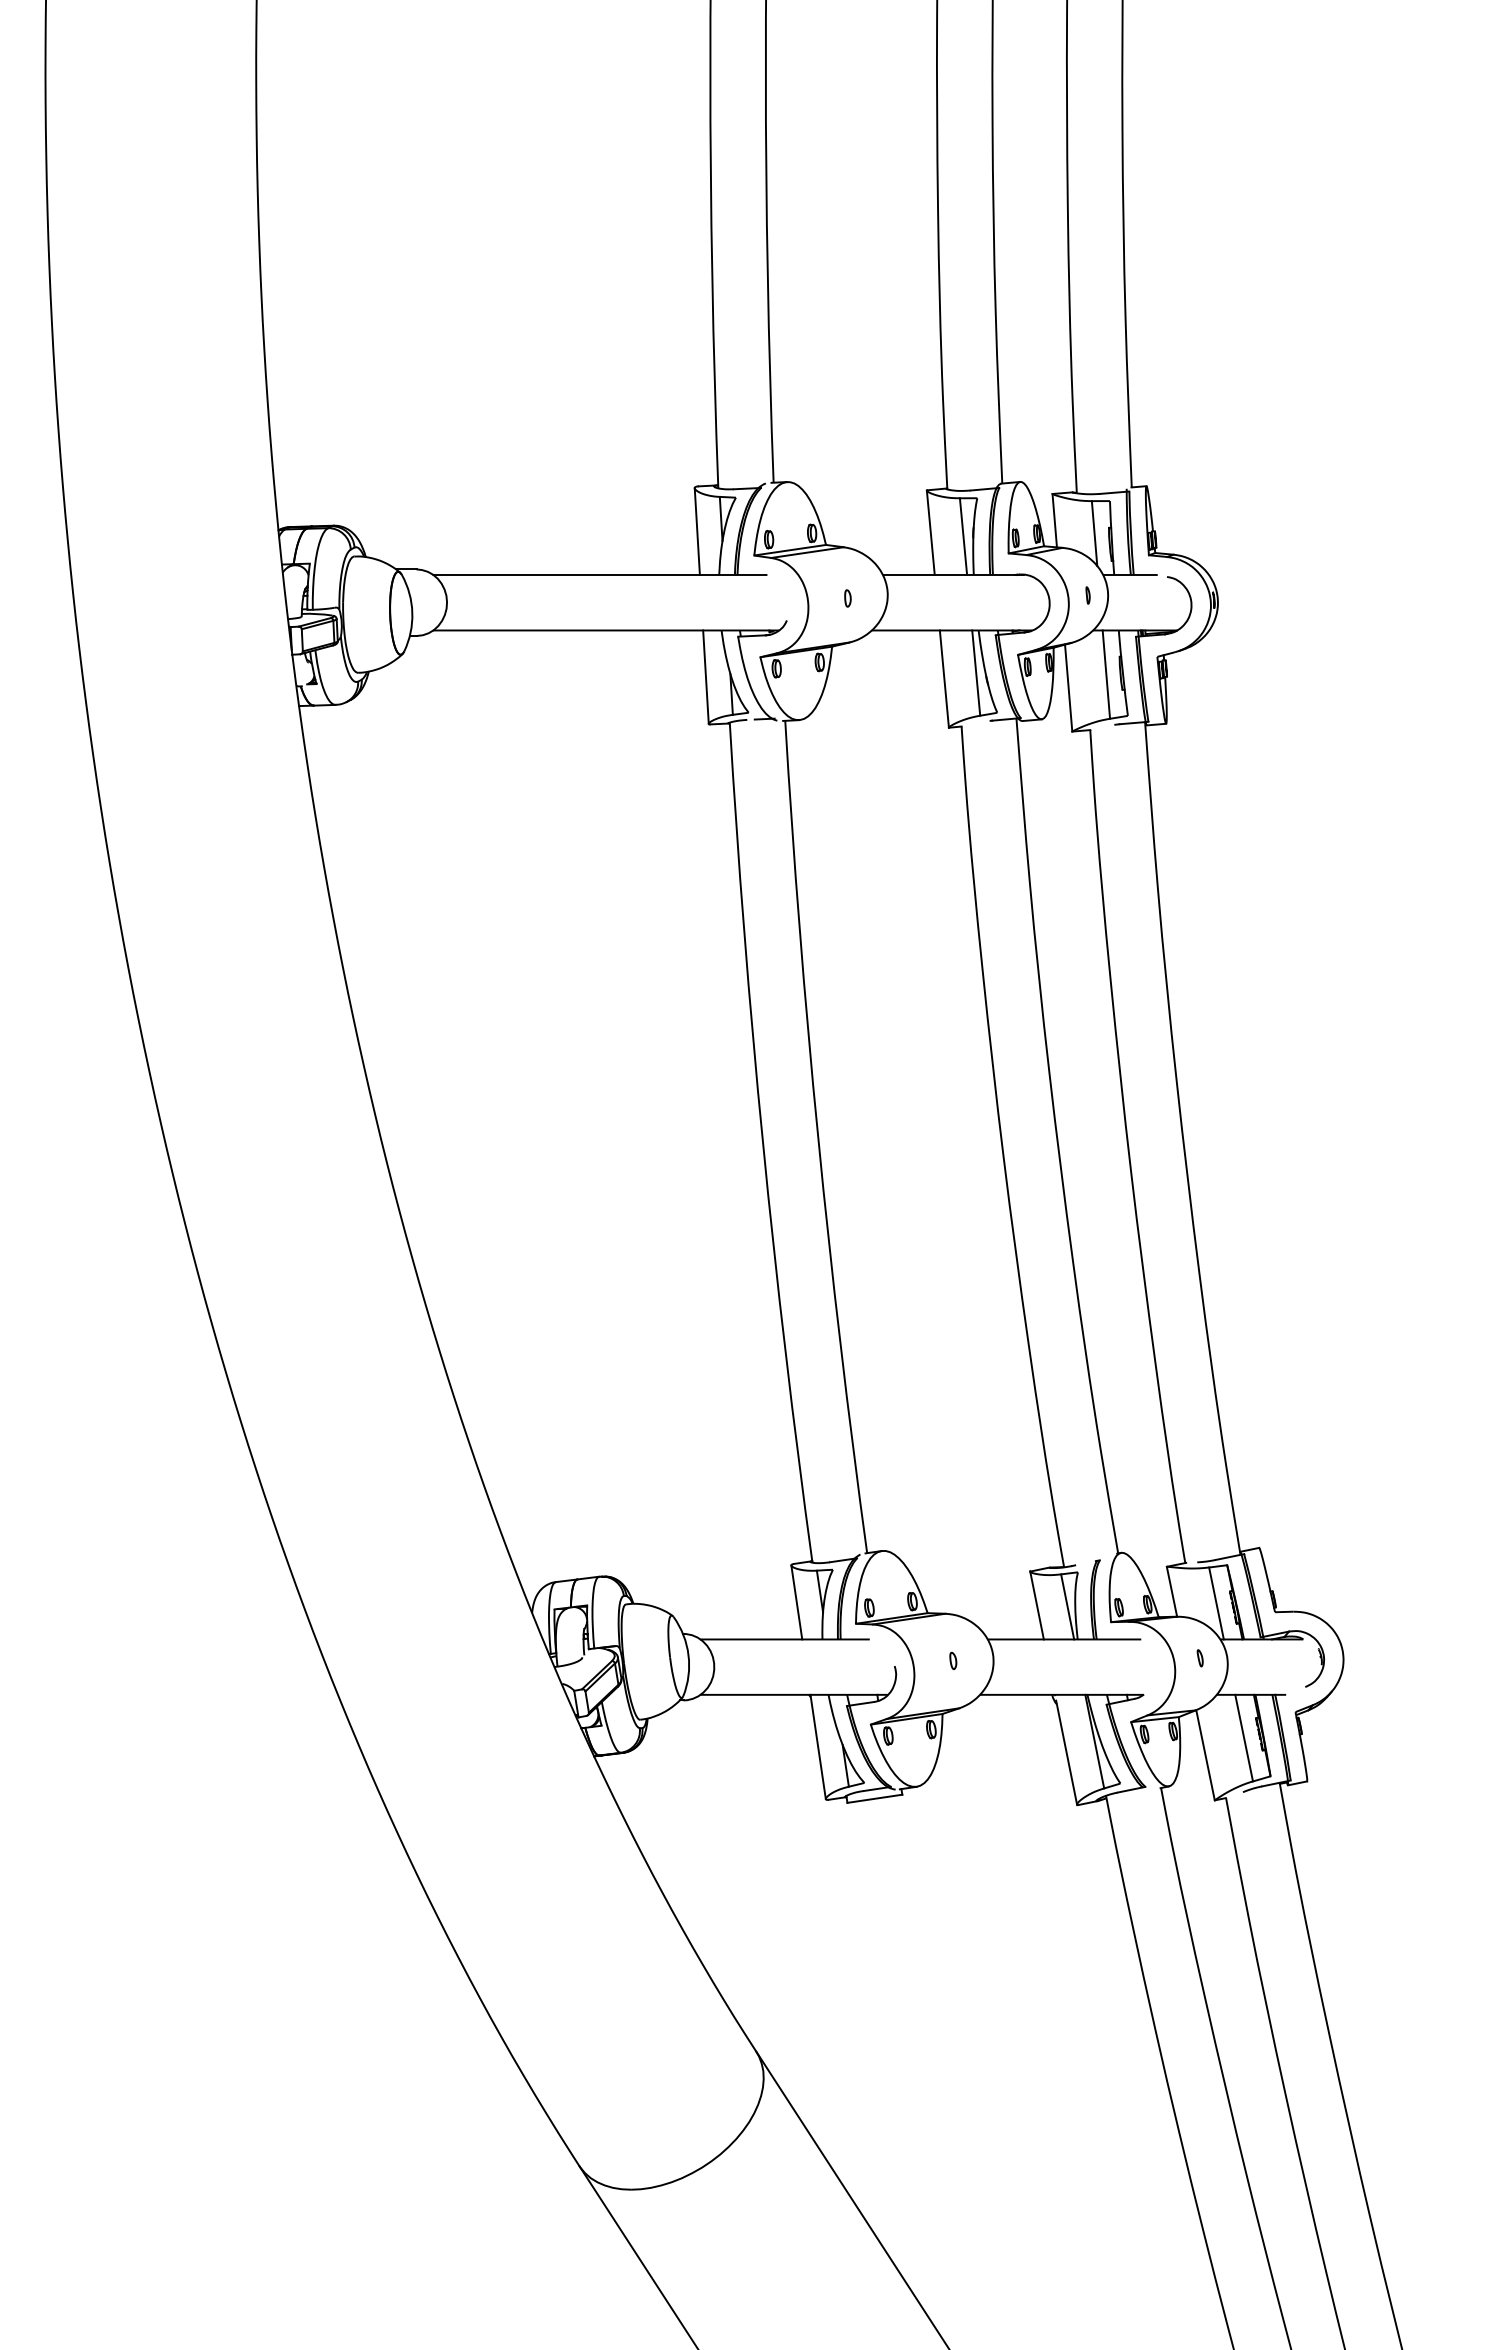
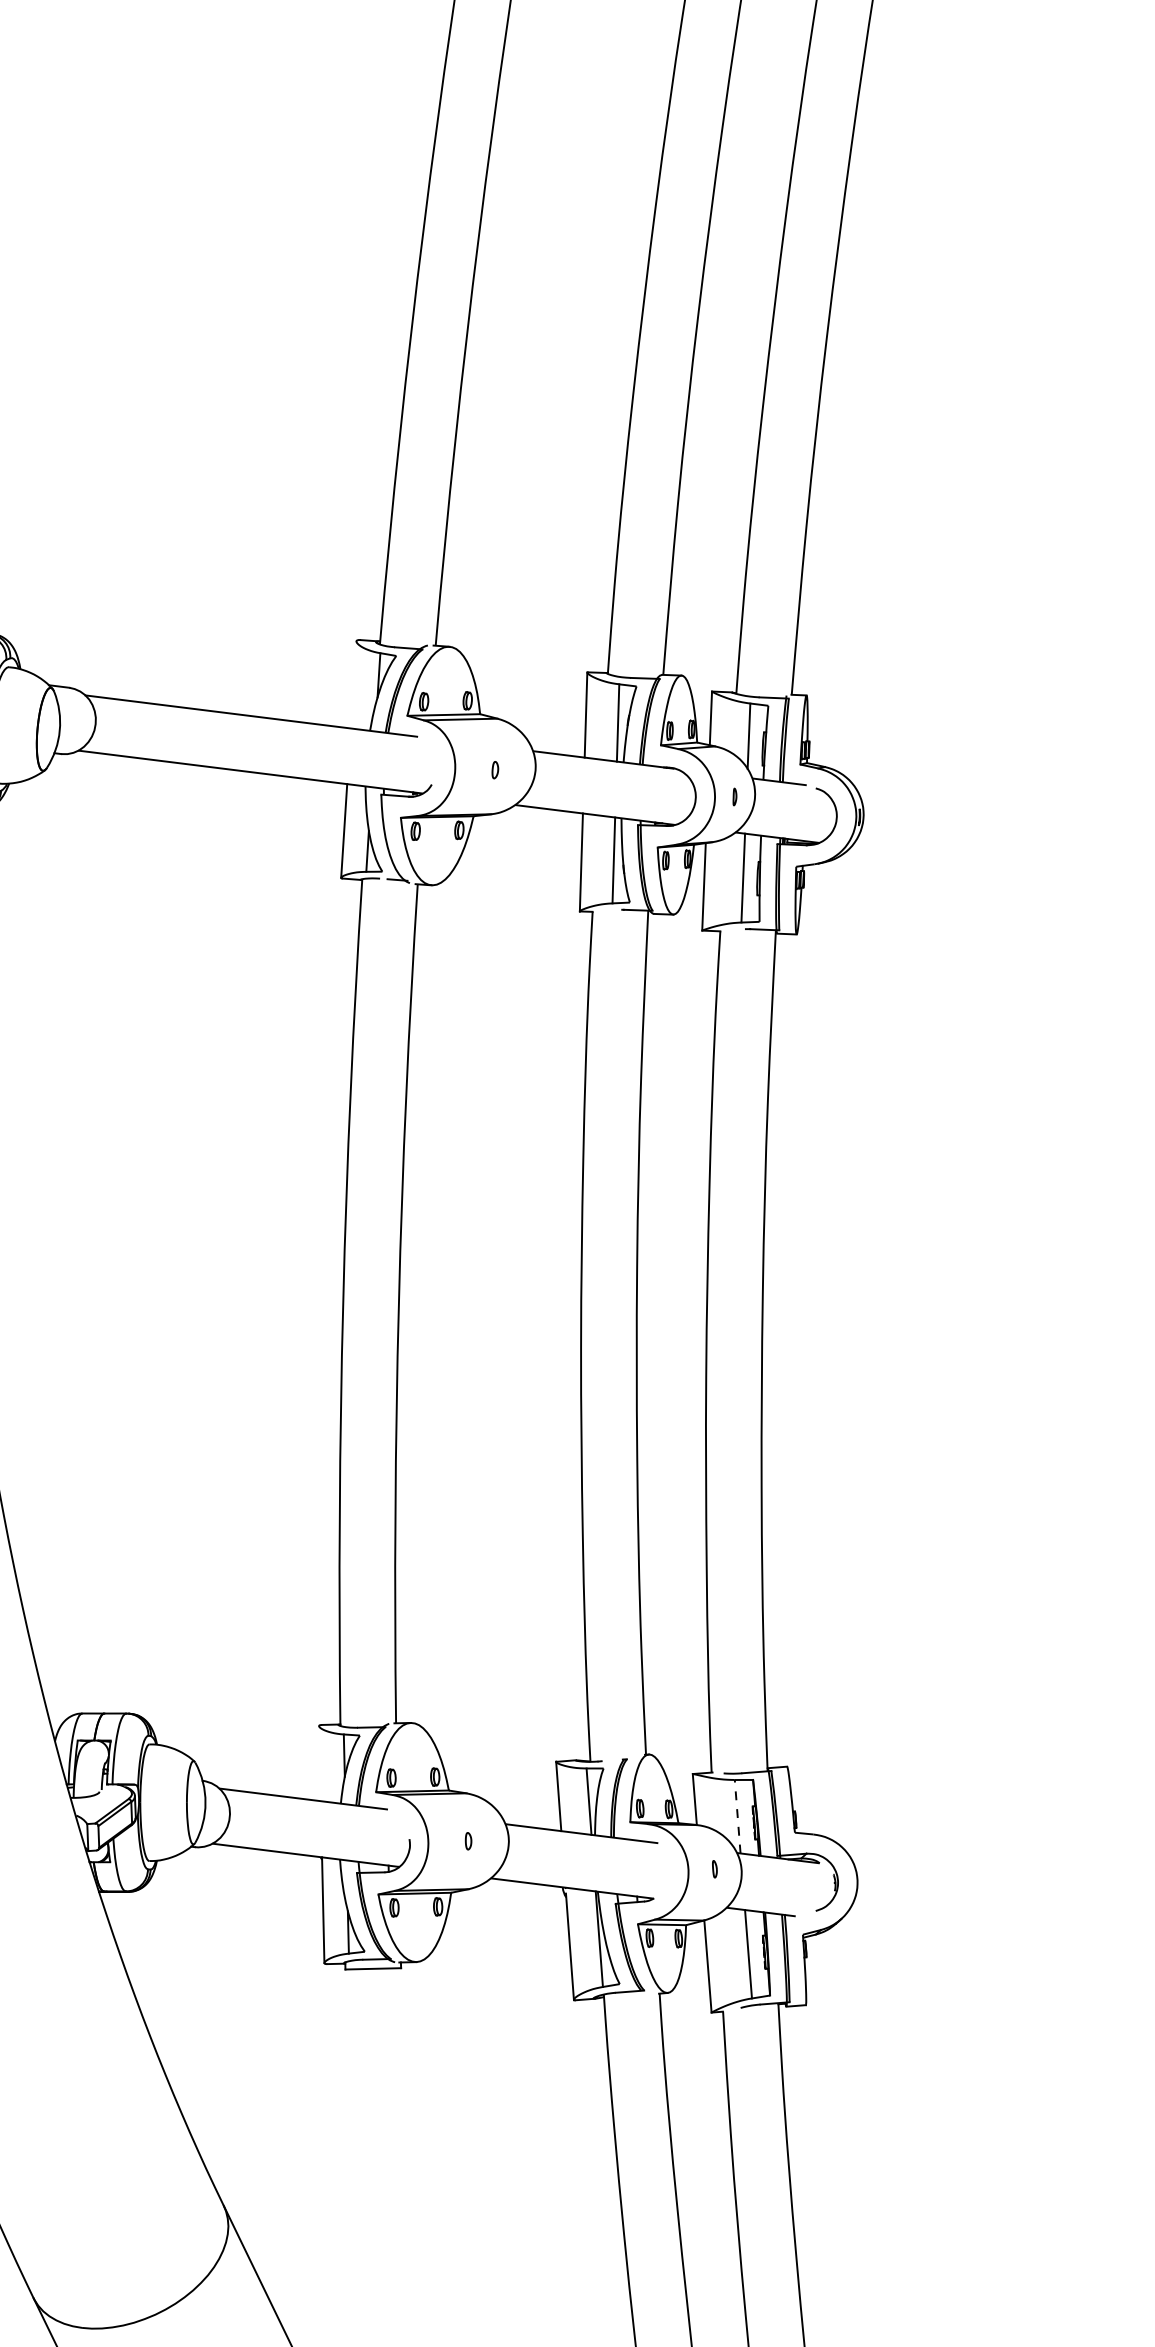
line: (696, 531) -> (352, 684), removed
line: (796, 1602) -> (319, 1763), removed
line: (1216, 1603) -> (737, 1816), solid -> dashed

